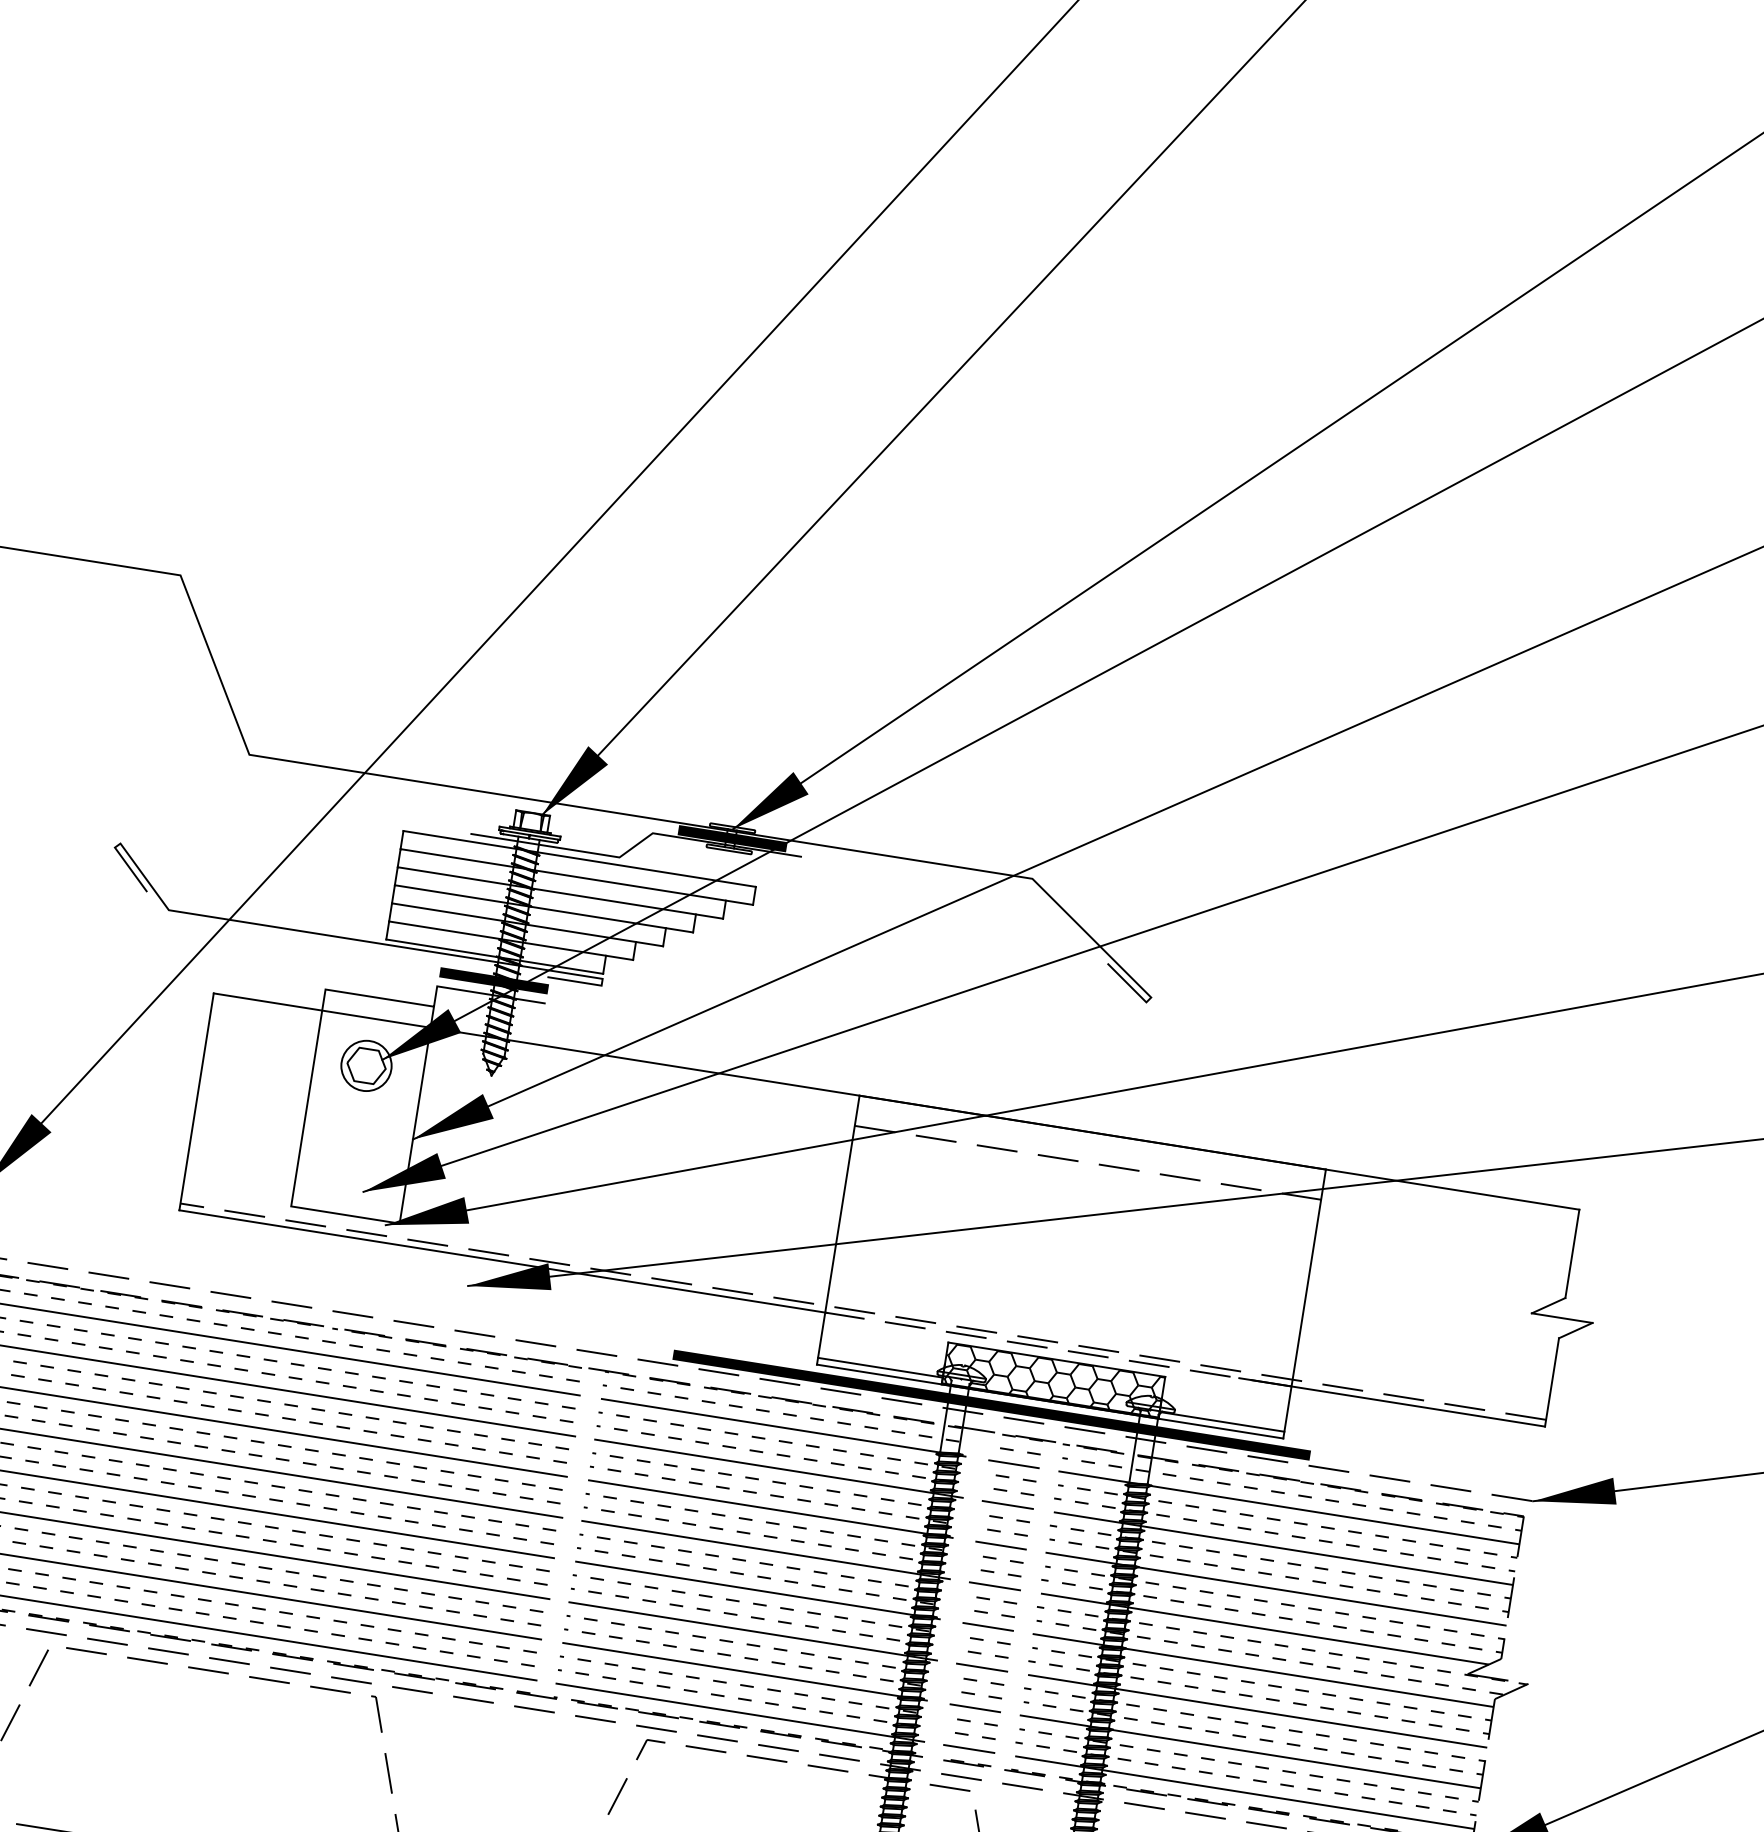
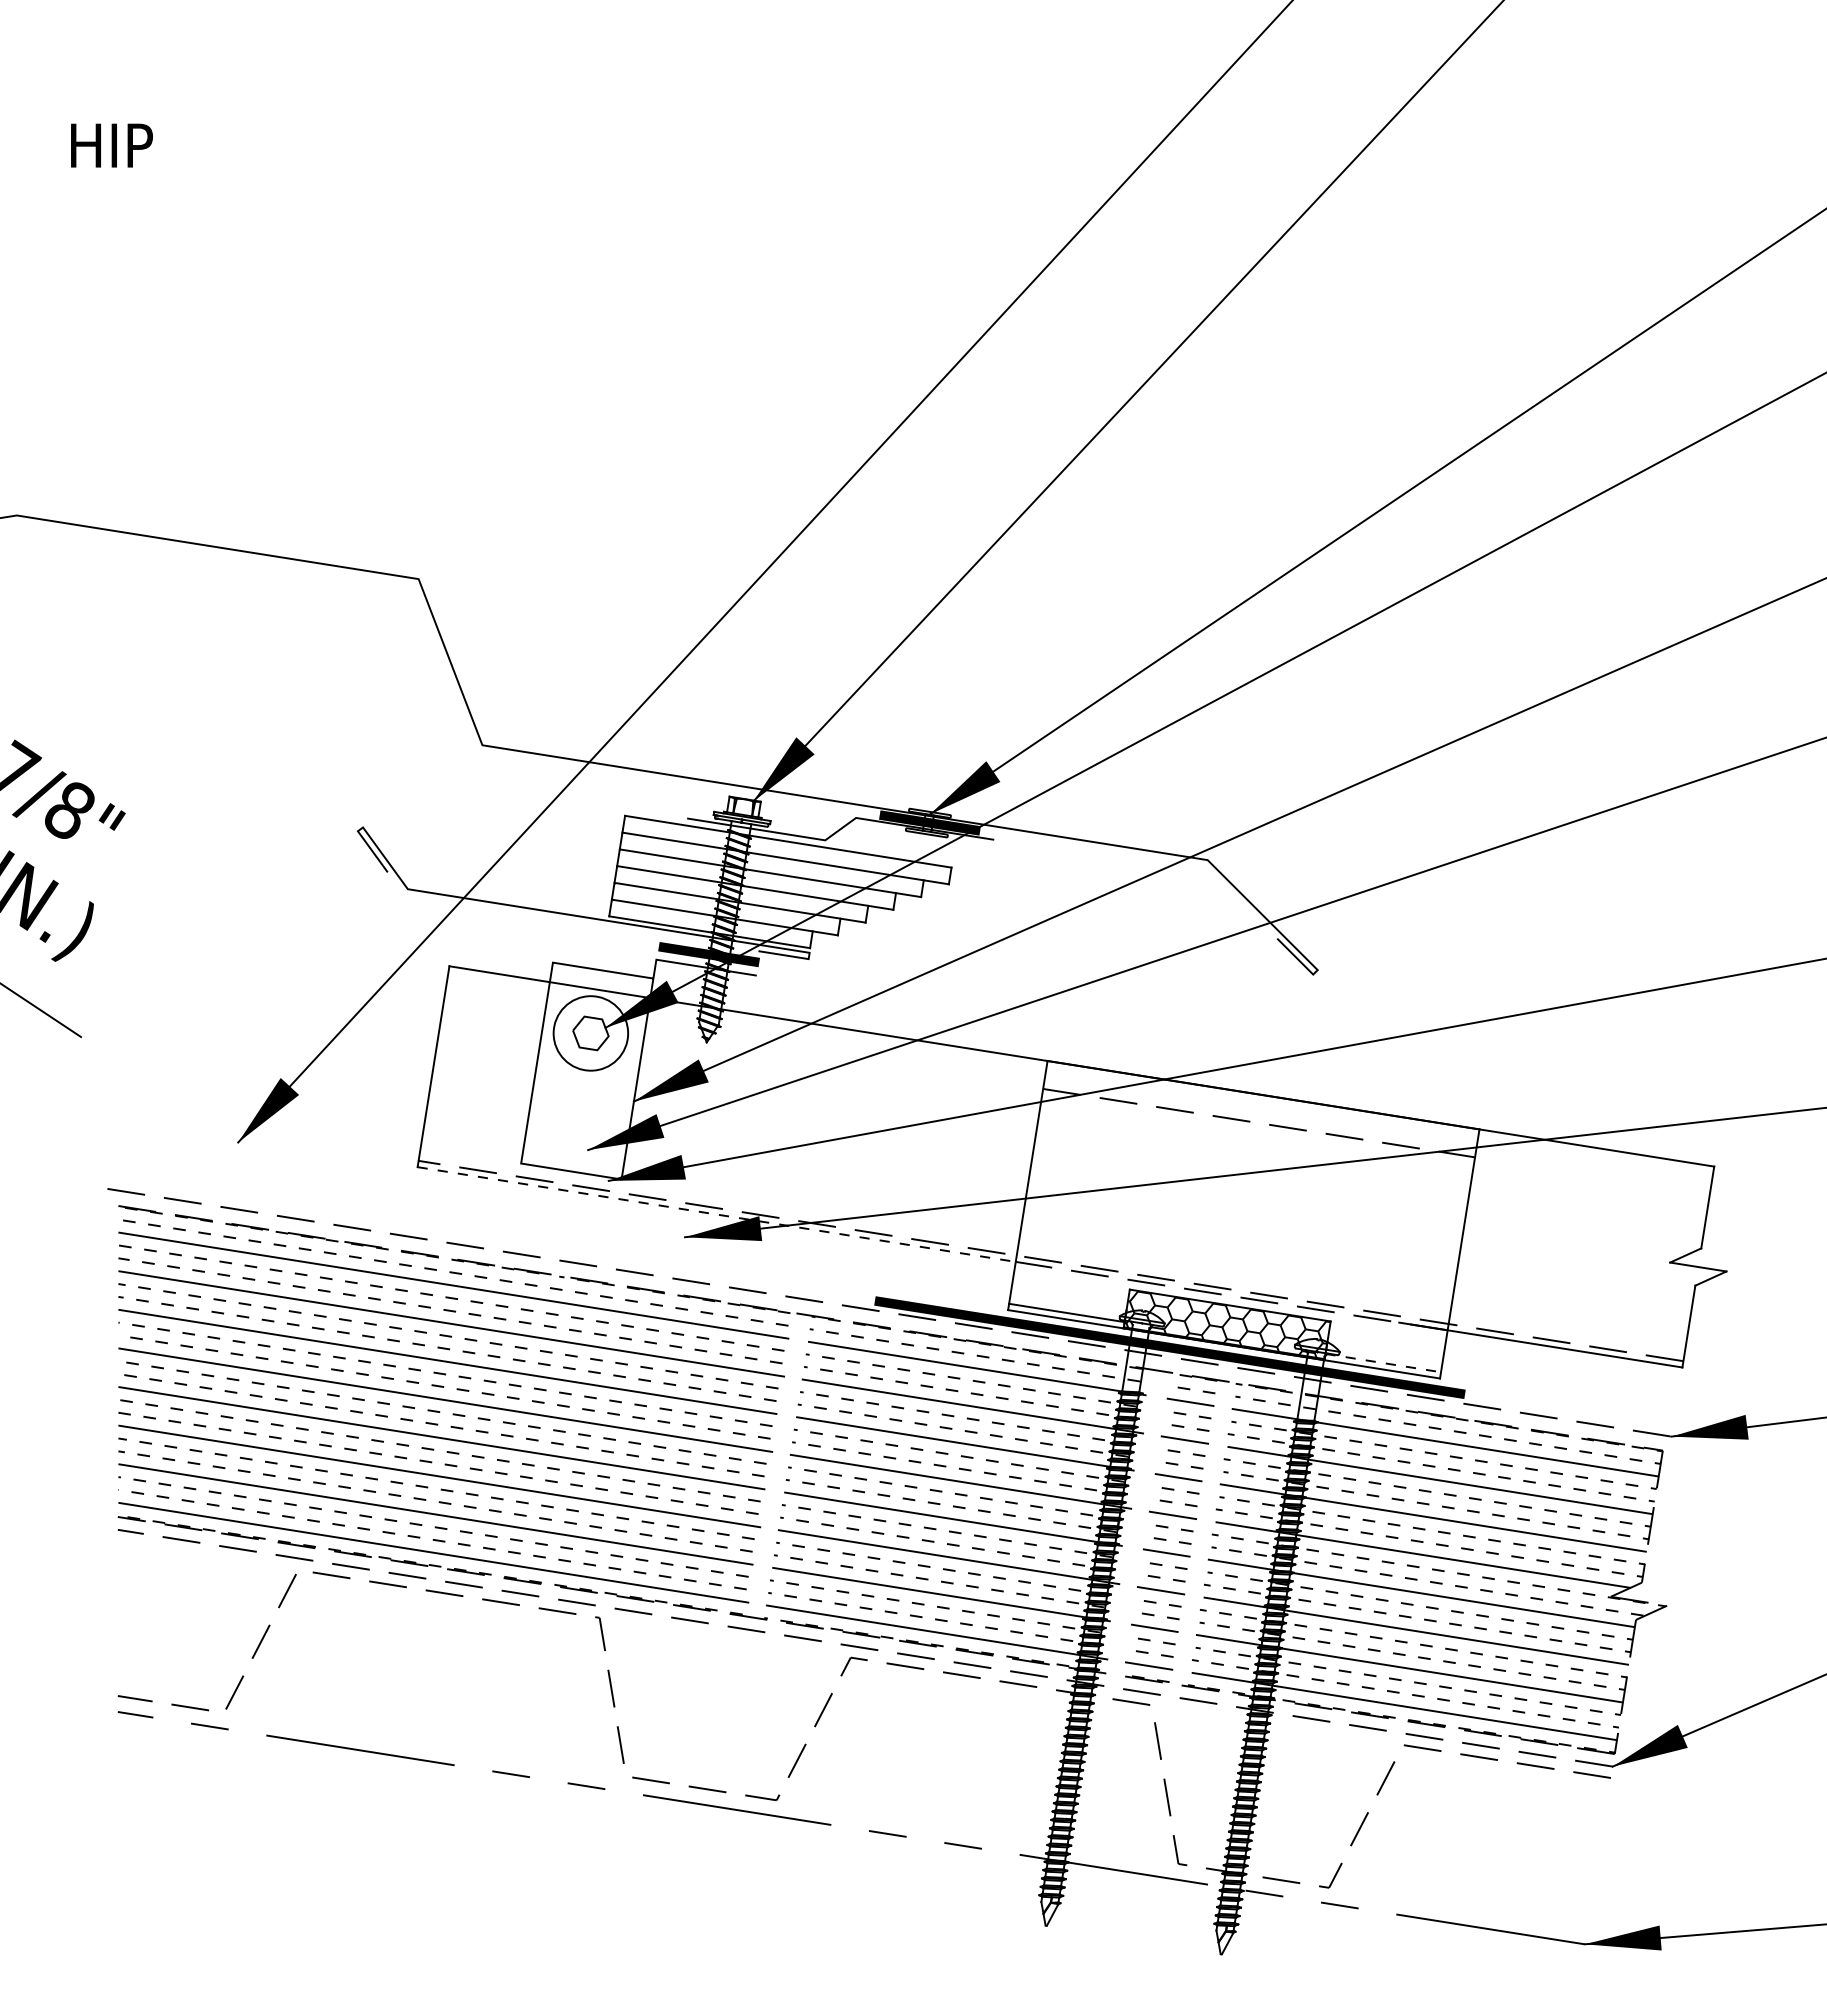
circle: (366, 1066) -> (590, 1033), size x1.6
line: (503, 1261) -> (717, 1214), solid -> dashed
line: (1222, 1422) -> (1383, 1363), solid -> dashed

